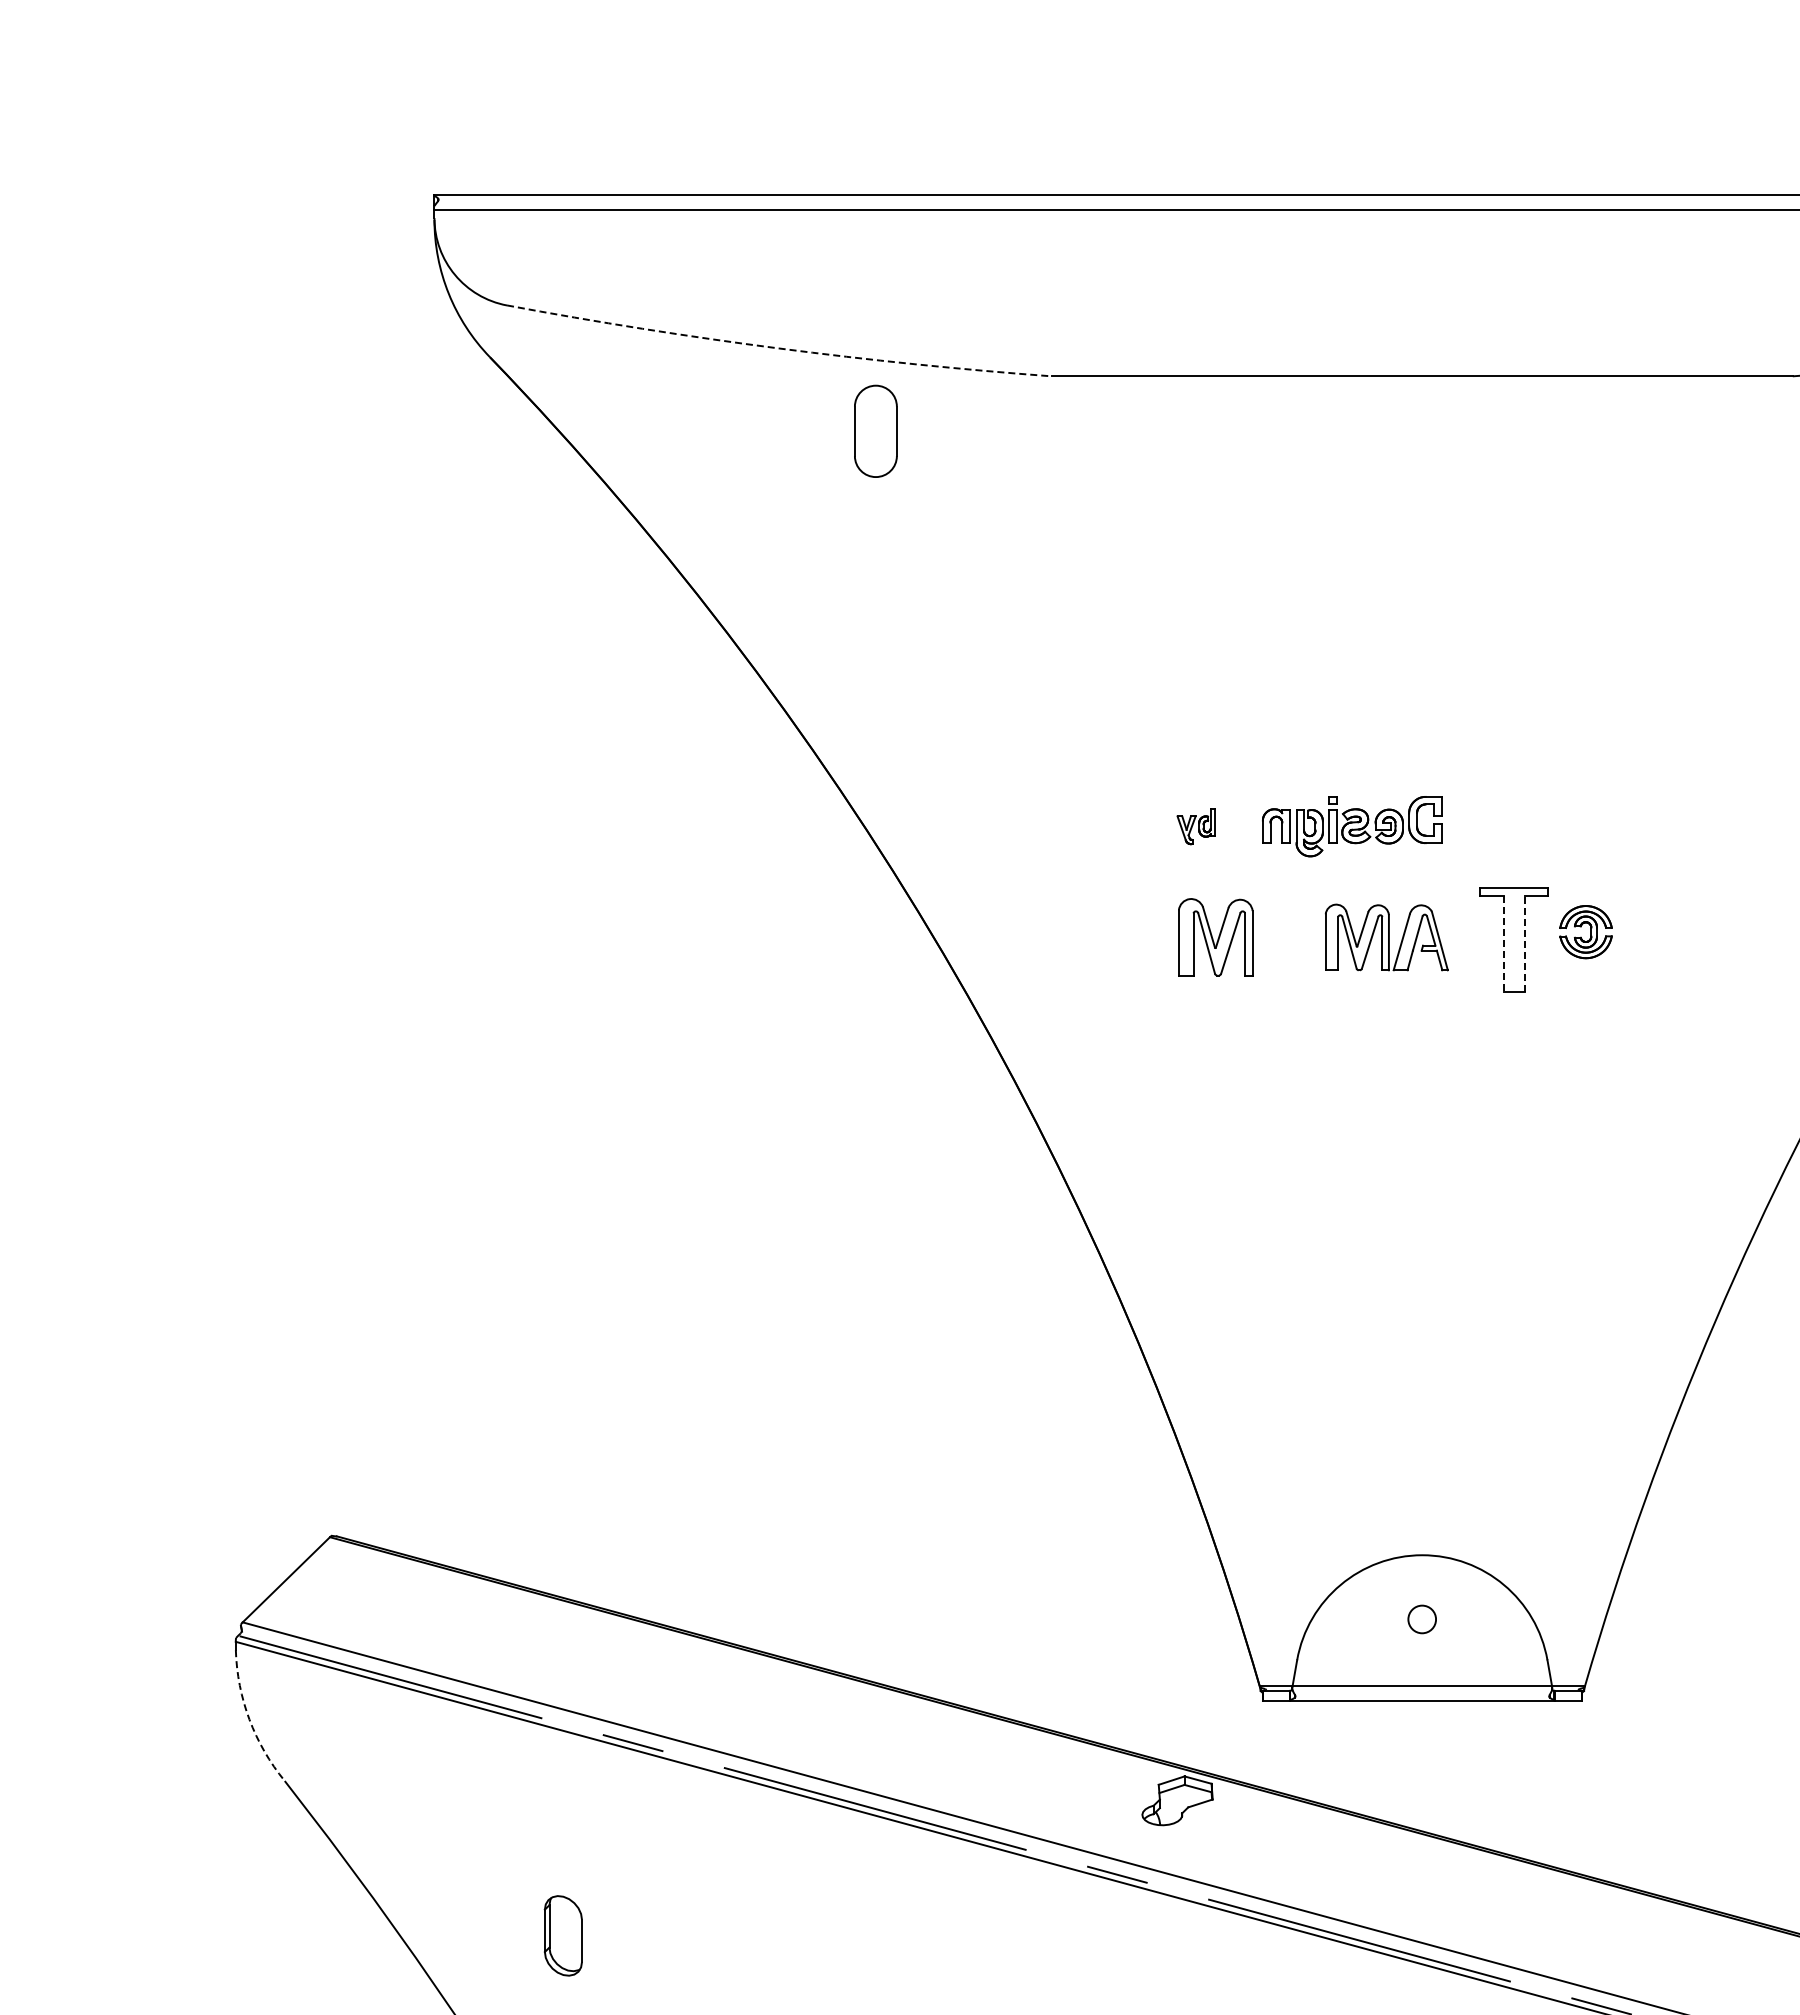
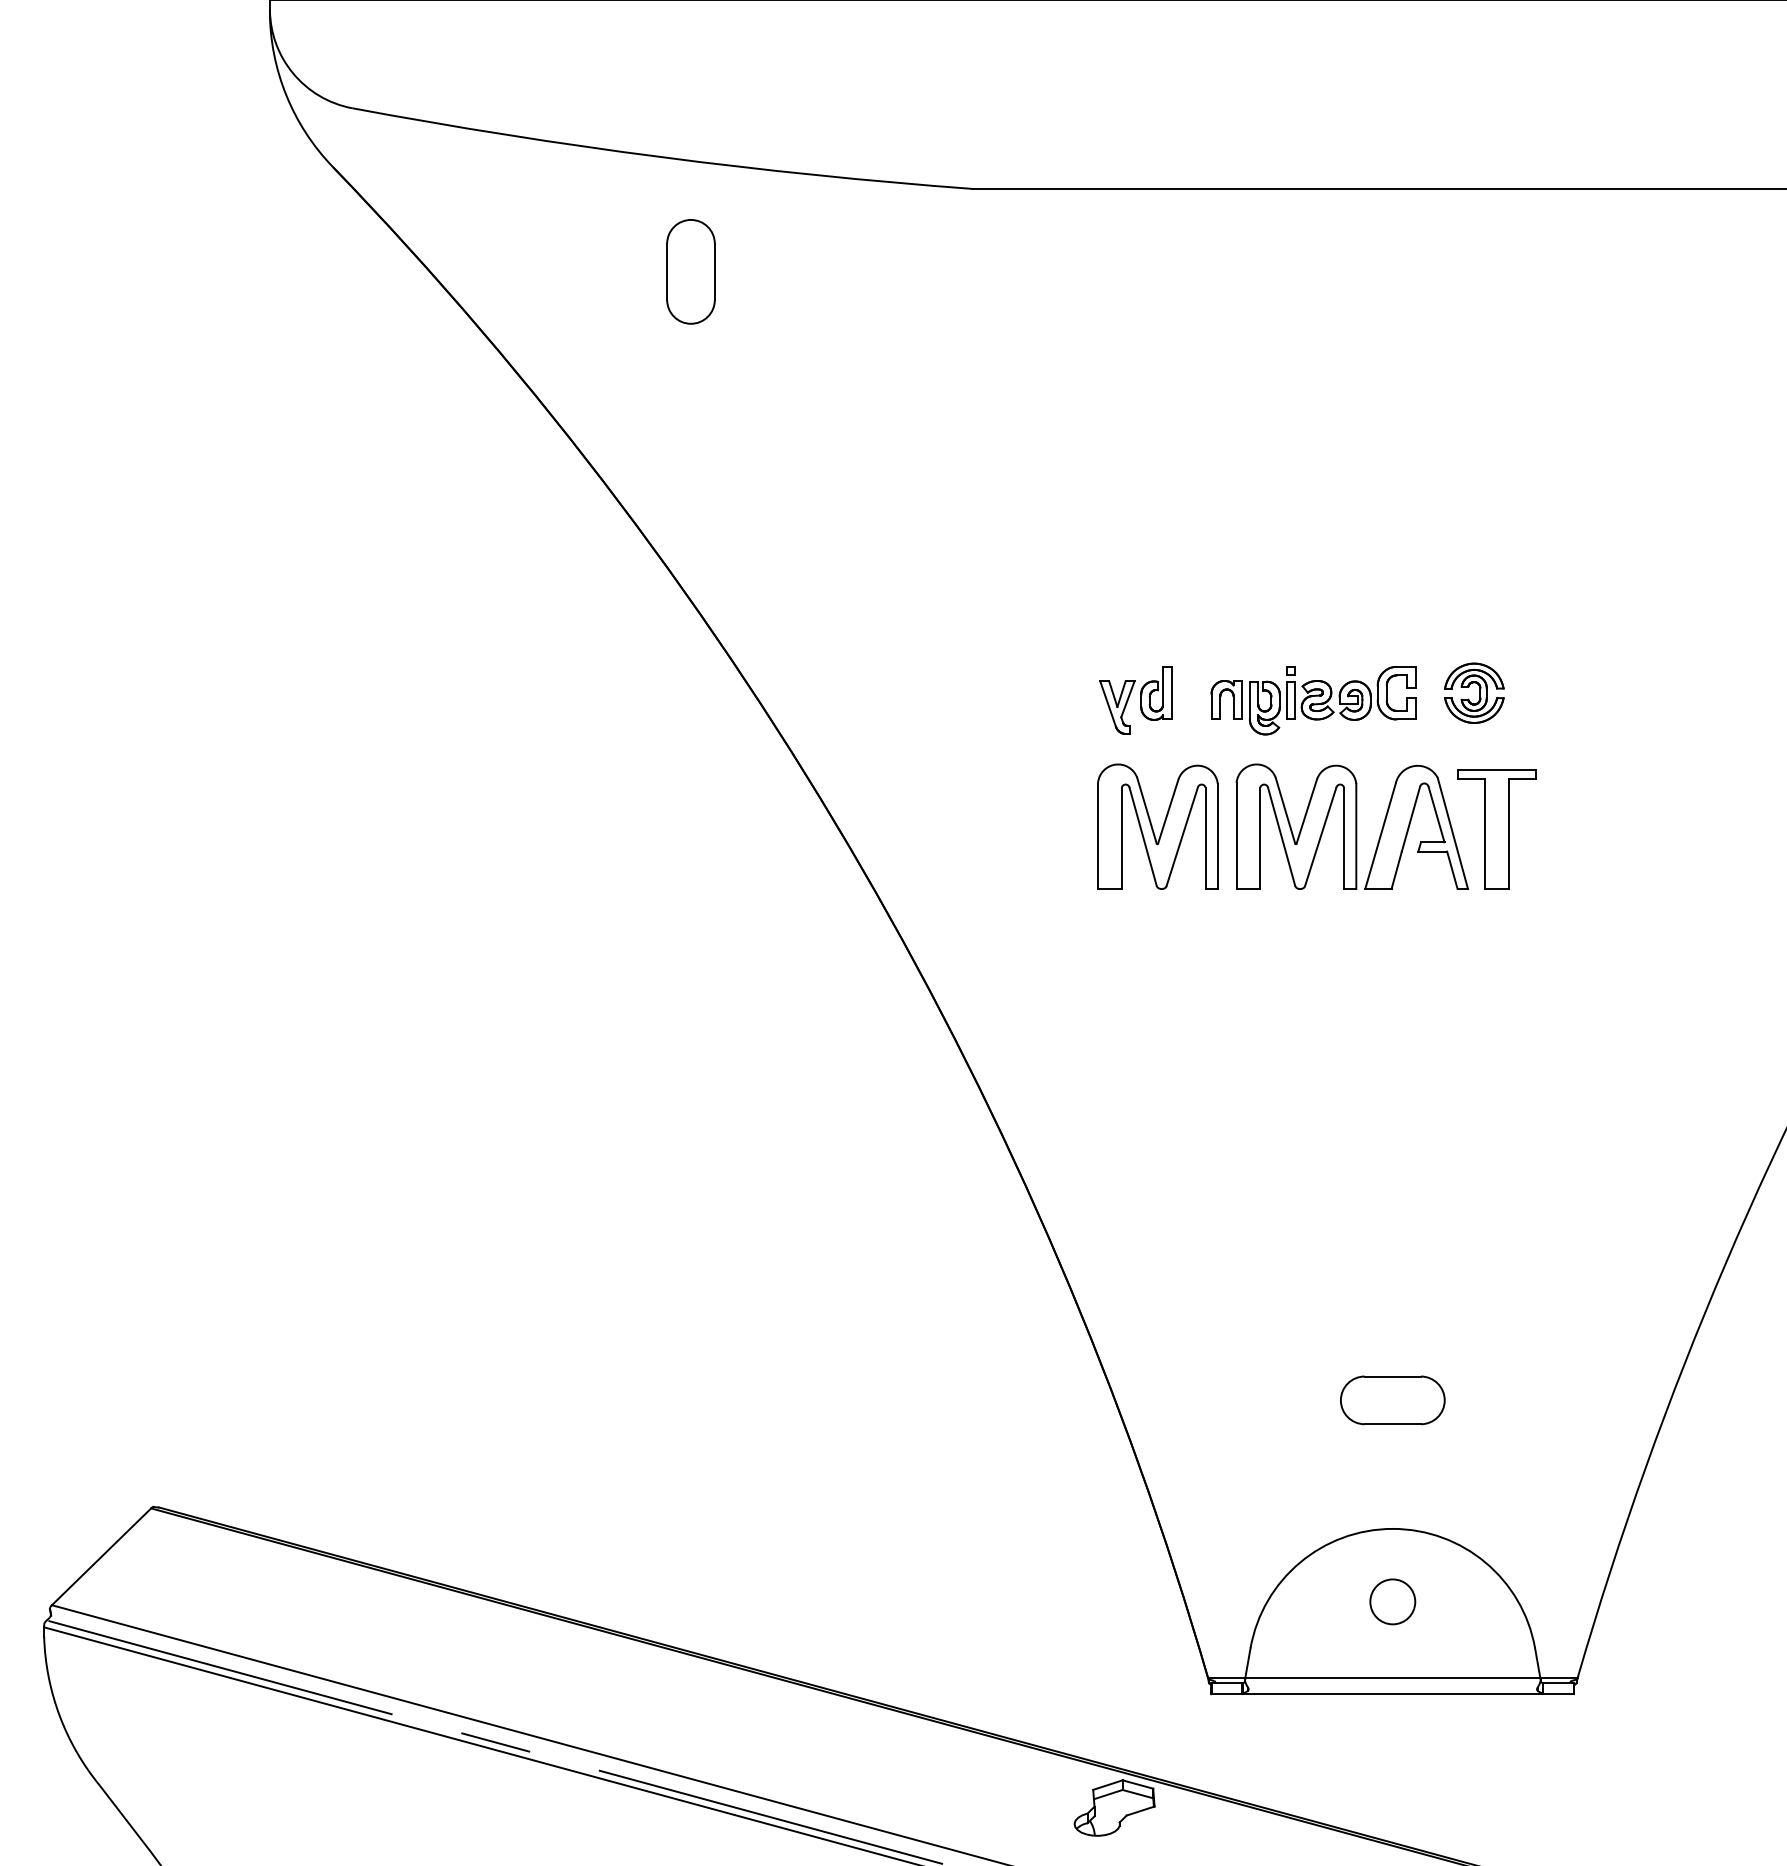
arc: (778, 348) -> (660, 157), dashed -> solid
part: (875, 430) -> (690, 270), moved
part: (1196, 826) -> (1136, 700), size x1.67
part: (1585, 932) -> (1473, 693), moved
part: (1215, 936) -> (1157, 825), size x1.43
part: (1386, 937) -> (1352, 826), size x1.67
line: (1524, 943) -> (1508, 833), dashed -> solid
line: (1503, 944) -> (1485, 834), dashed -> solid
part: (1421, 1441) -> (1391, 1399), added
circle: (1421, 1619) -> (1391, 1601), size x1.43
arc: (249, 1719) -> (59, 1715), dashed -> solid

